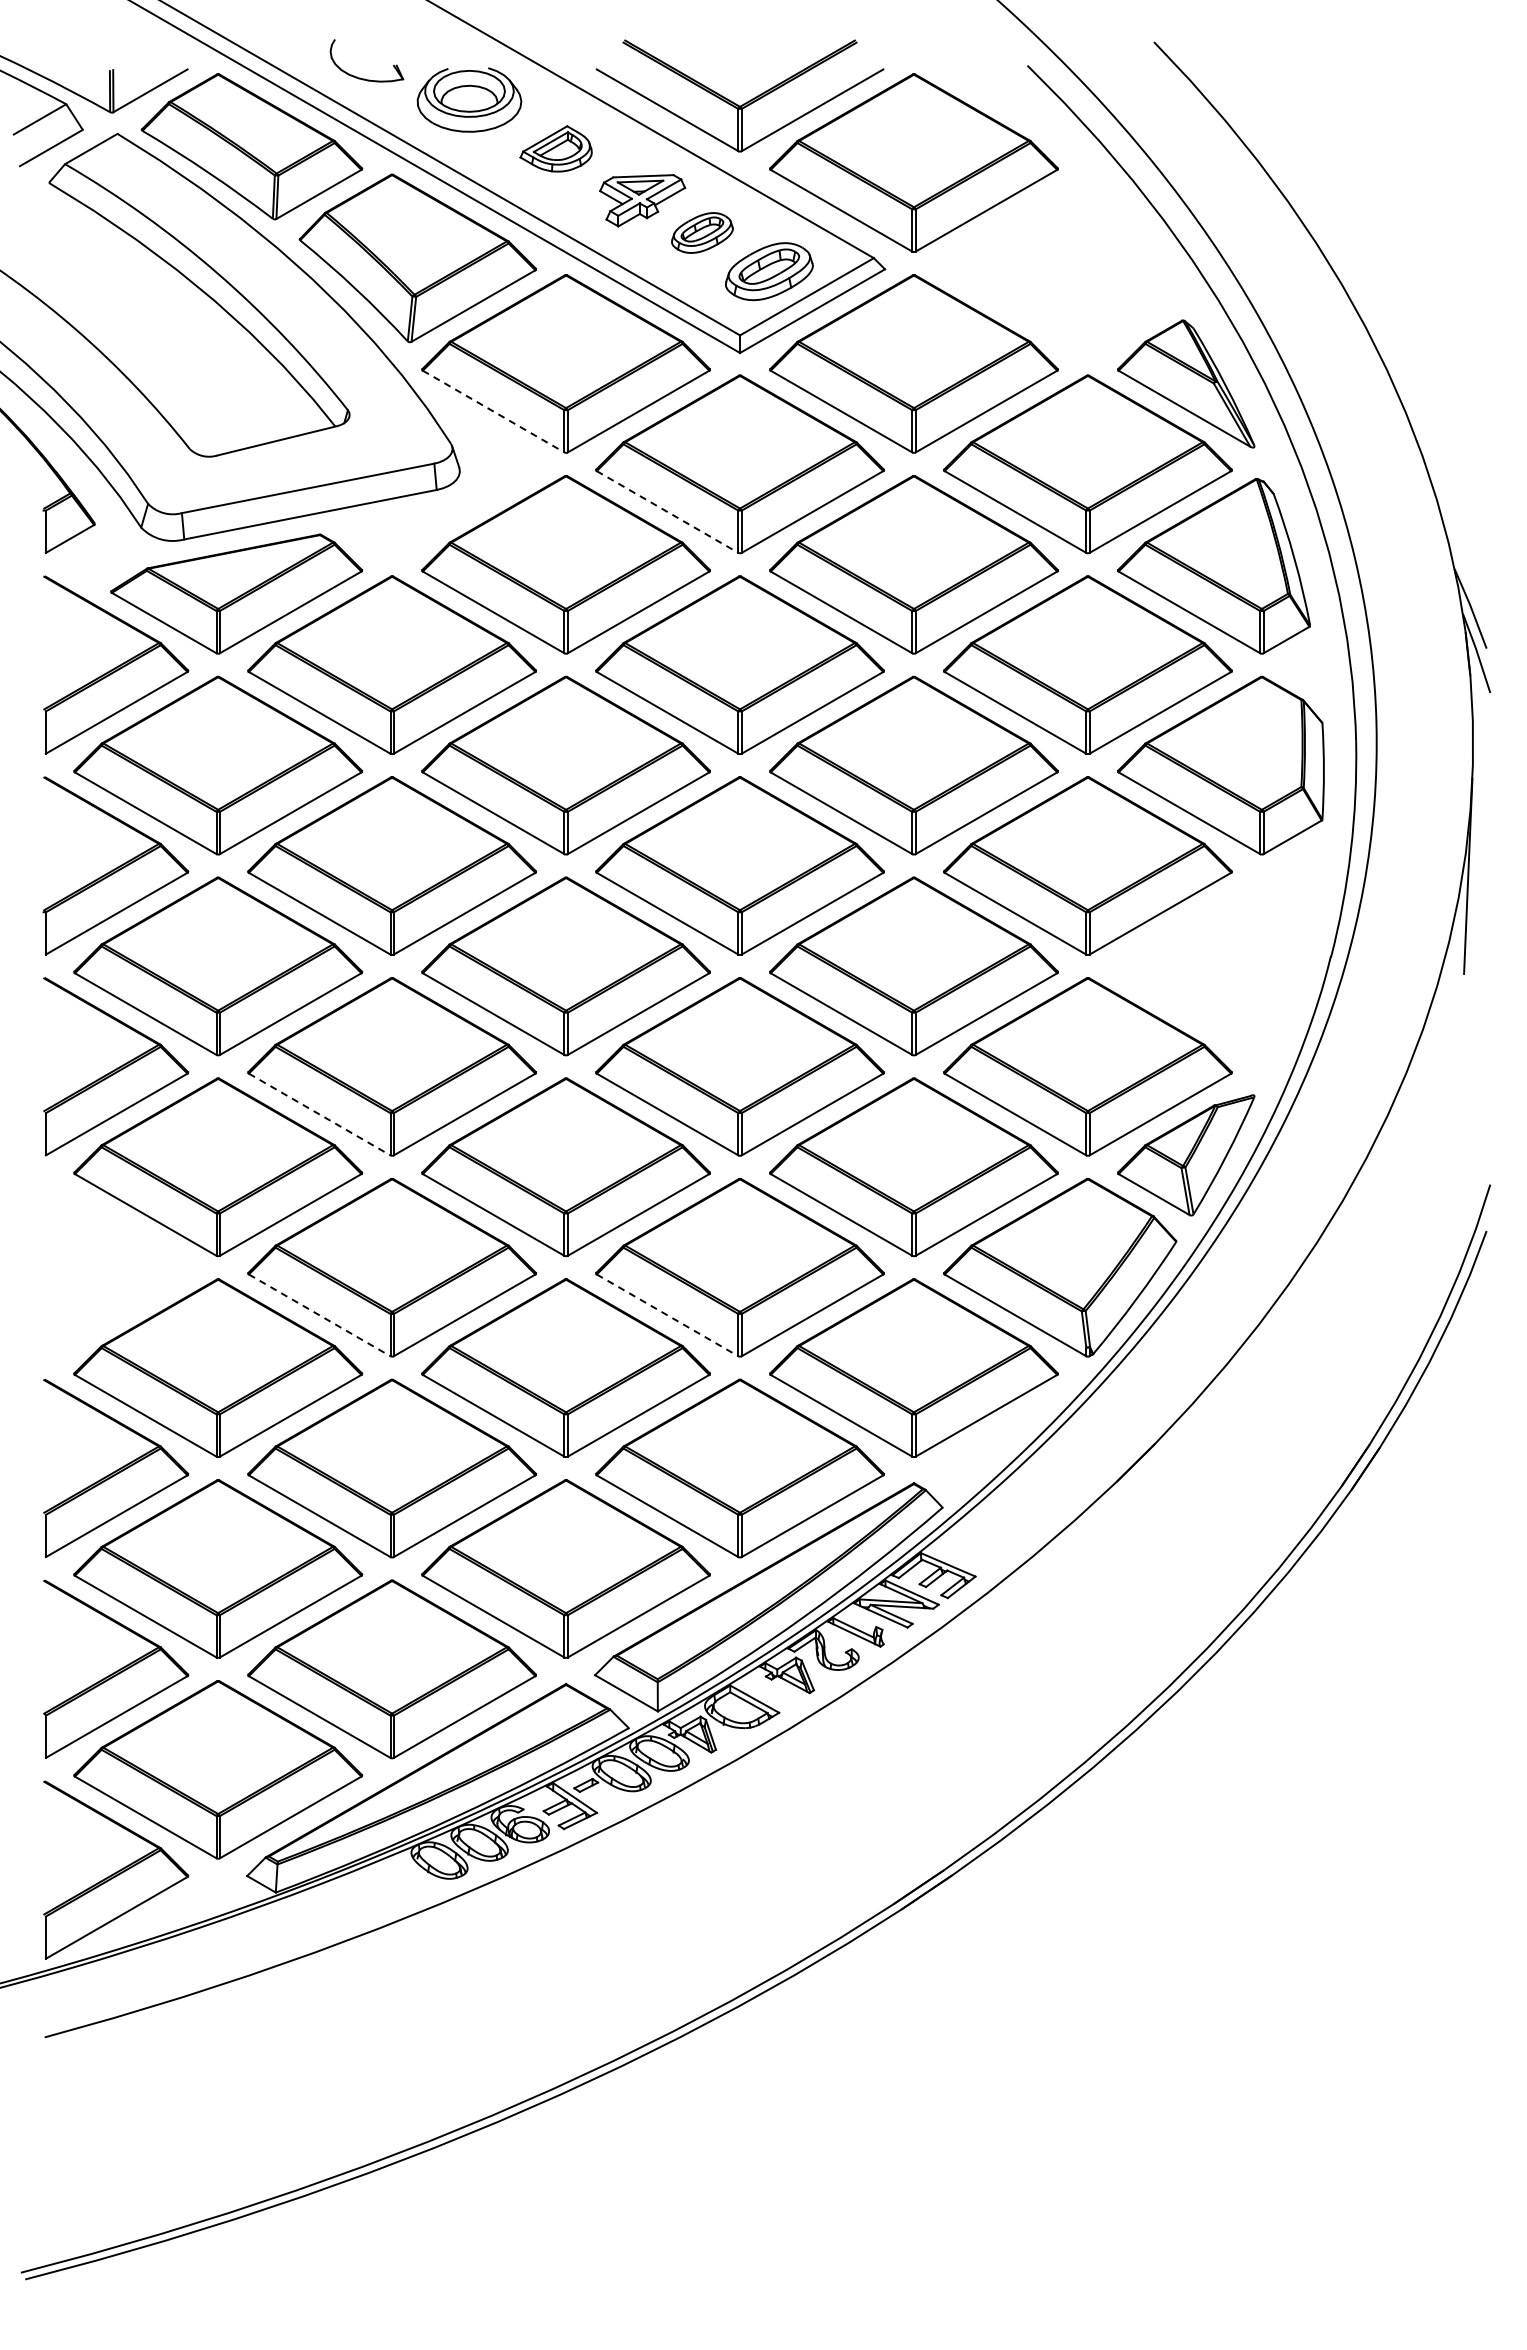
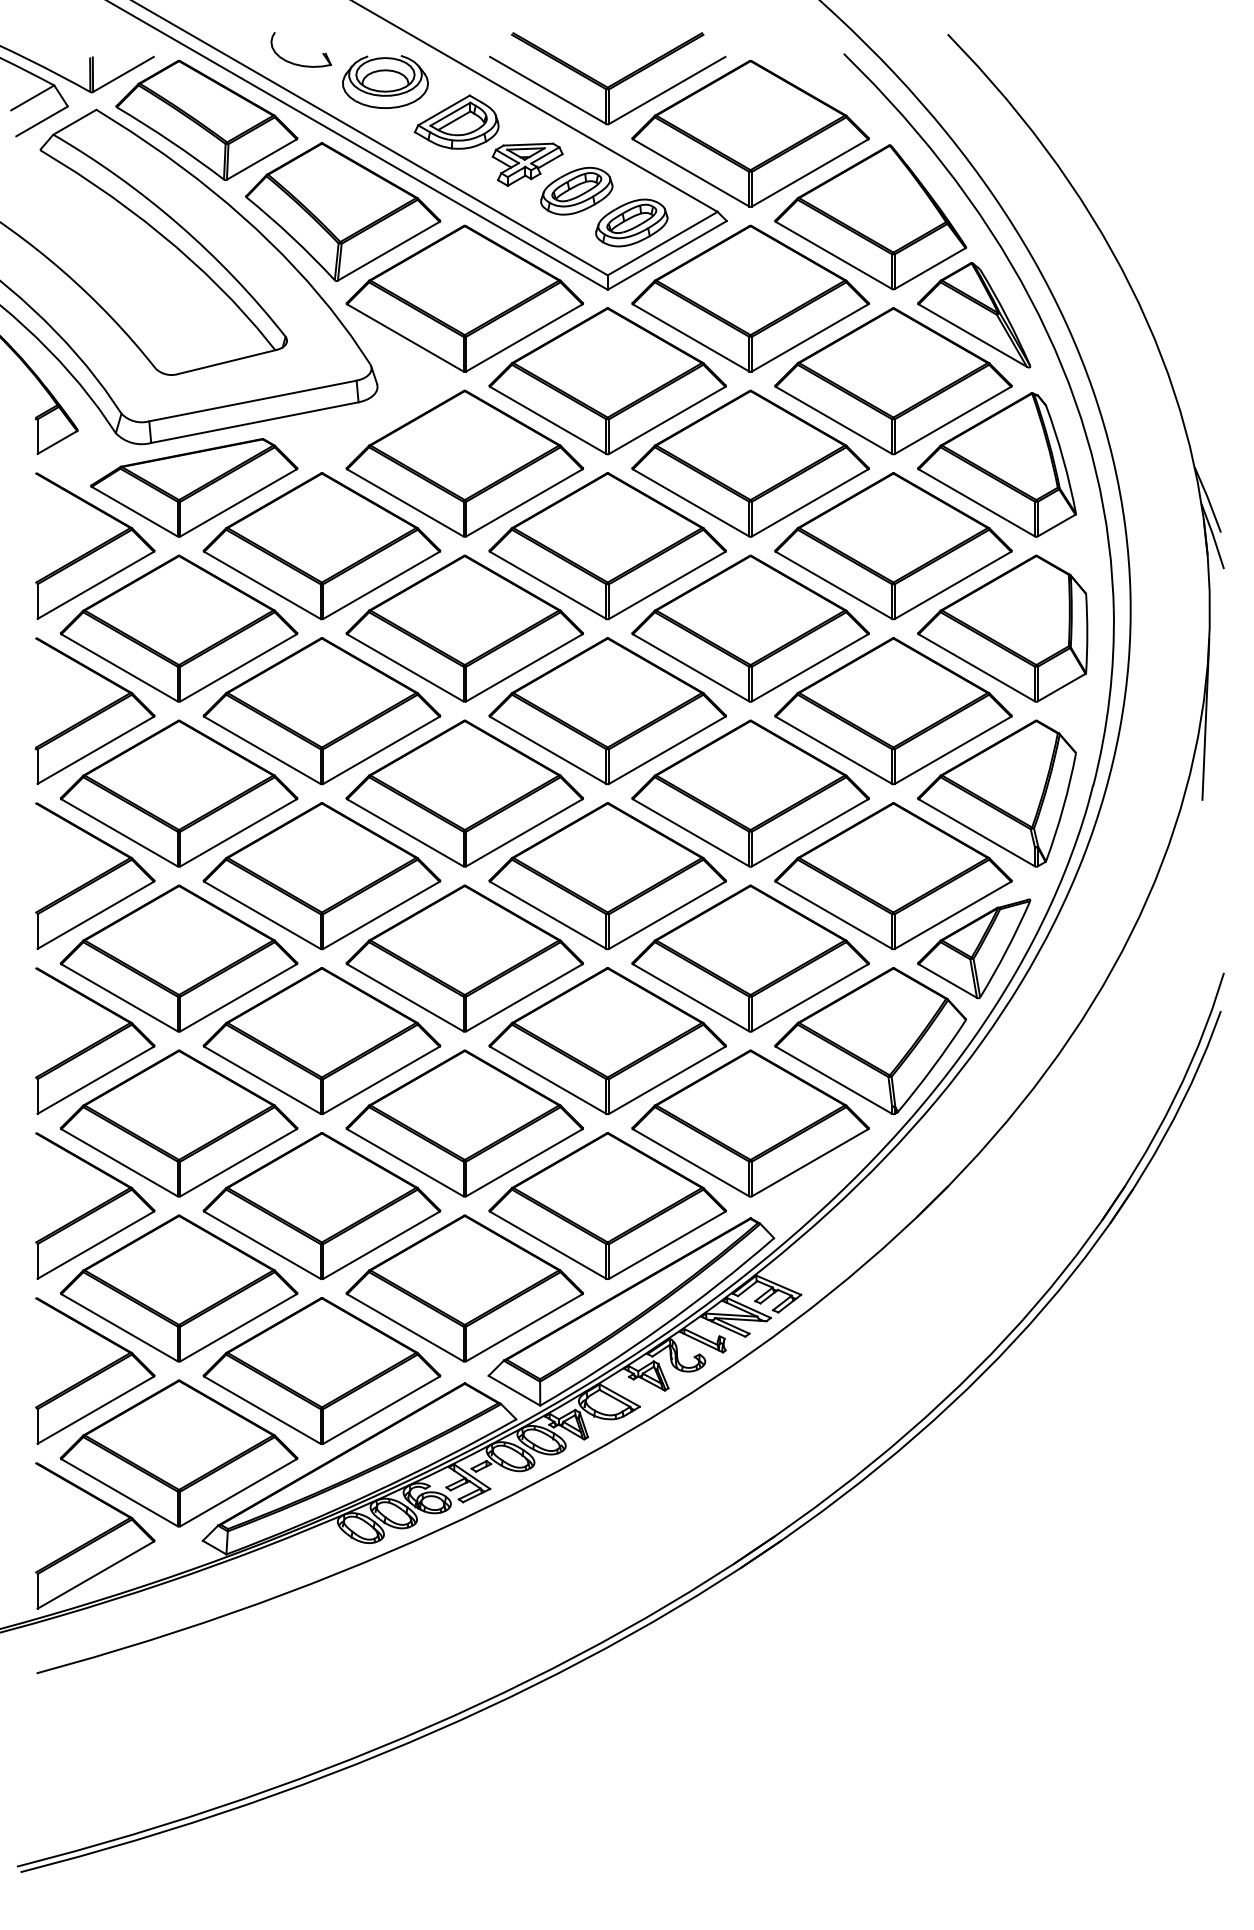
part: (555, 148) -> (456, 121), size x1.43
part: (702, 232) -> (576, 190), size x1.43
part: (1060, 264) -> (870, 217), added
line: (493, 411) -> (405, 337), dashed -> solid
line: (667, 512) -> (548, 420), dashed -> solid
part: (1213, 966) -> (996, 793), added
line: (319, 1114) -> (262, 915), dashed -> solid
part: (116, 1267) -> (95, 1040), added
line: (319, 1315) -> (262, 1080), dashed -> solid
line: (667, 1315) -> (548, 1080), dashed -> solid

